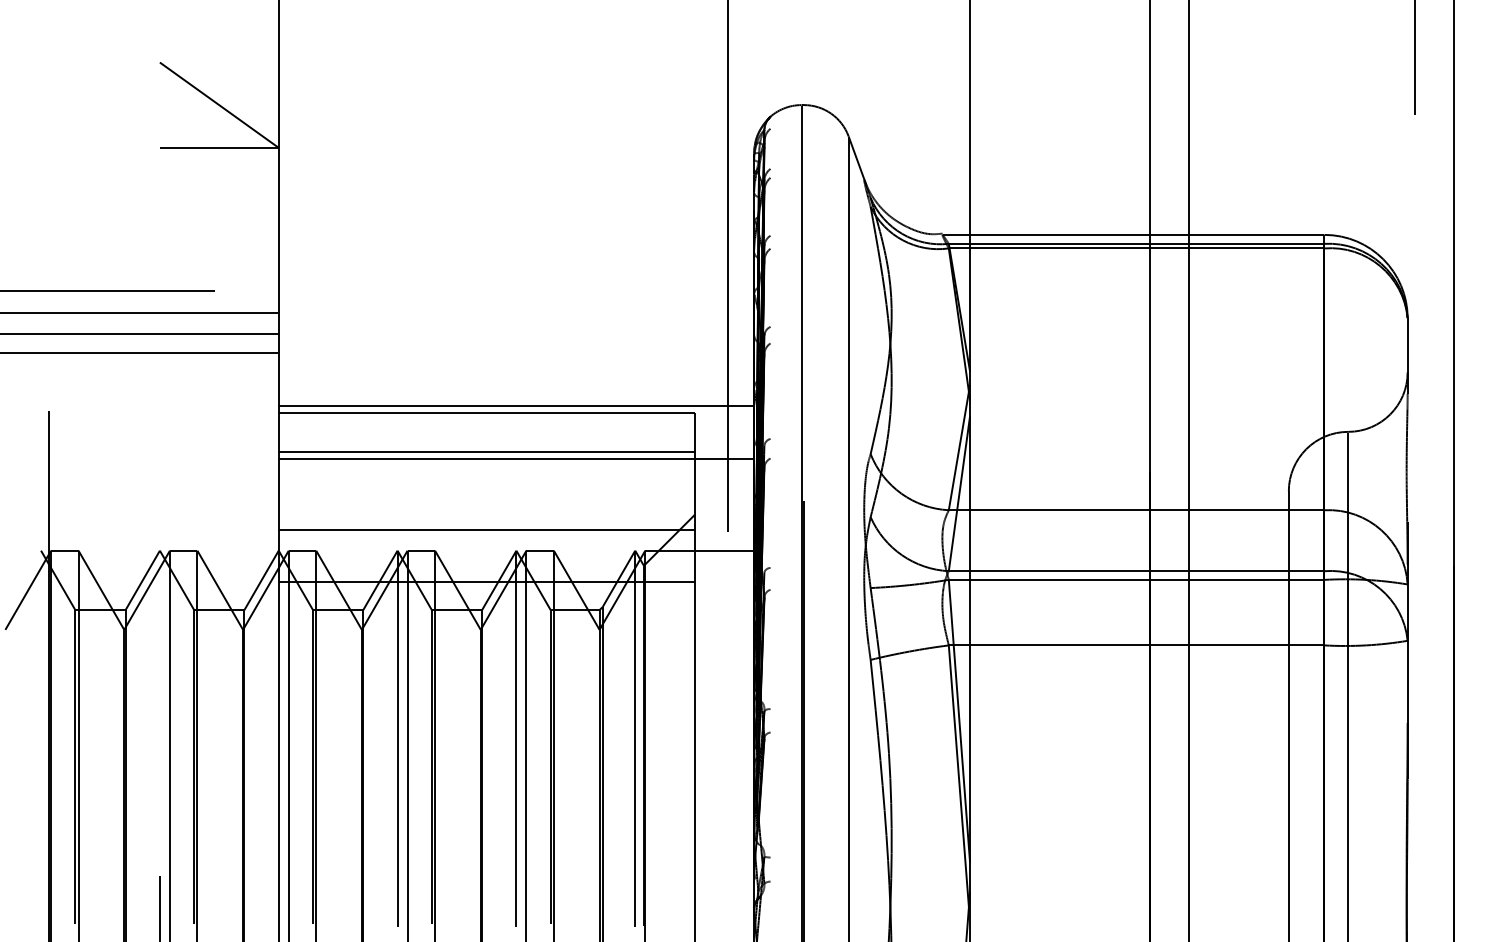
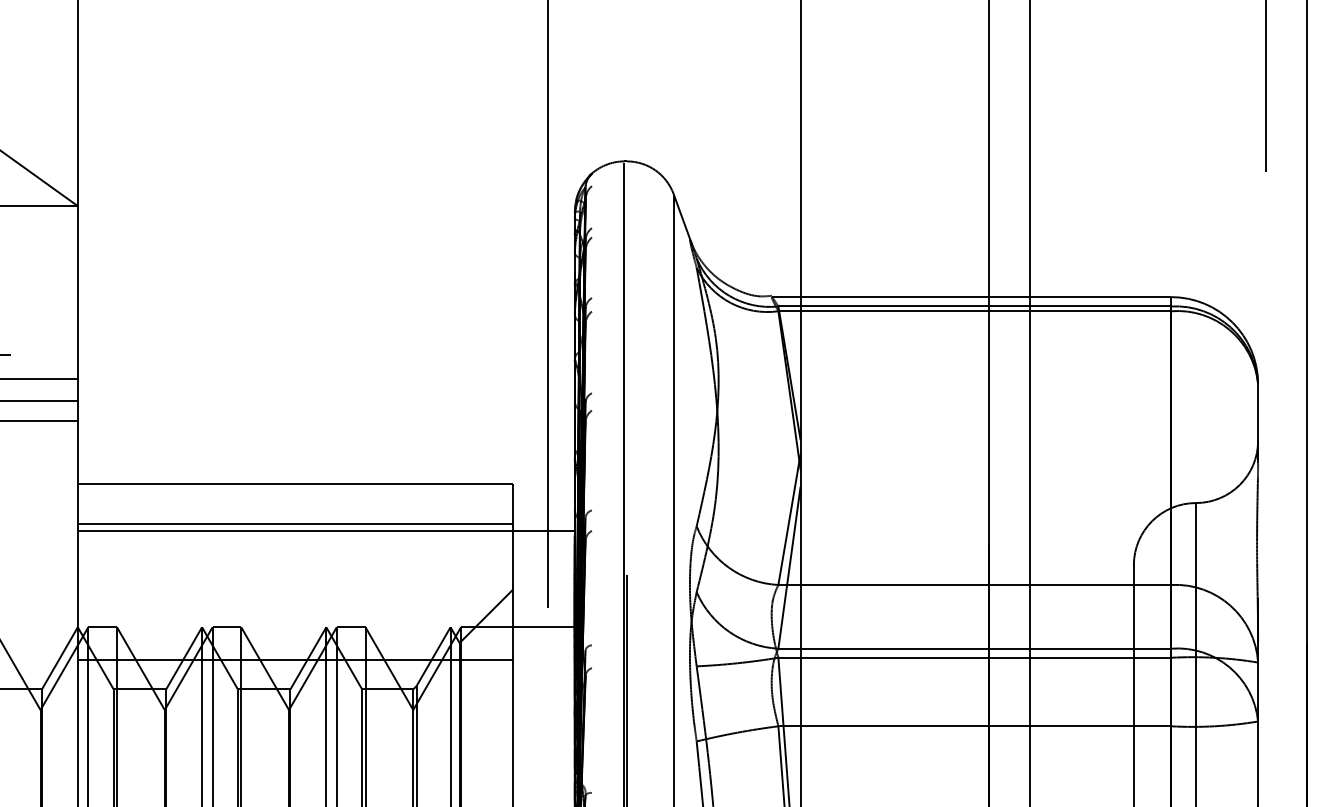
line: (516, 405) -> (326, 475), removed
line: (486, 530) -> (295, 606), removed

